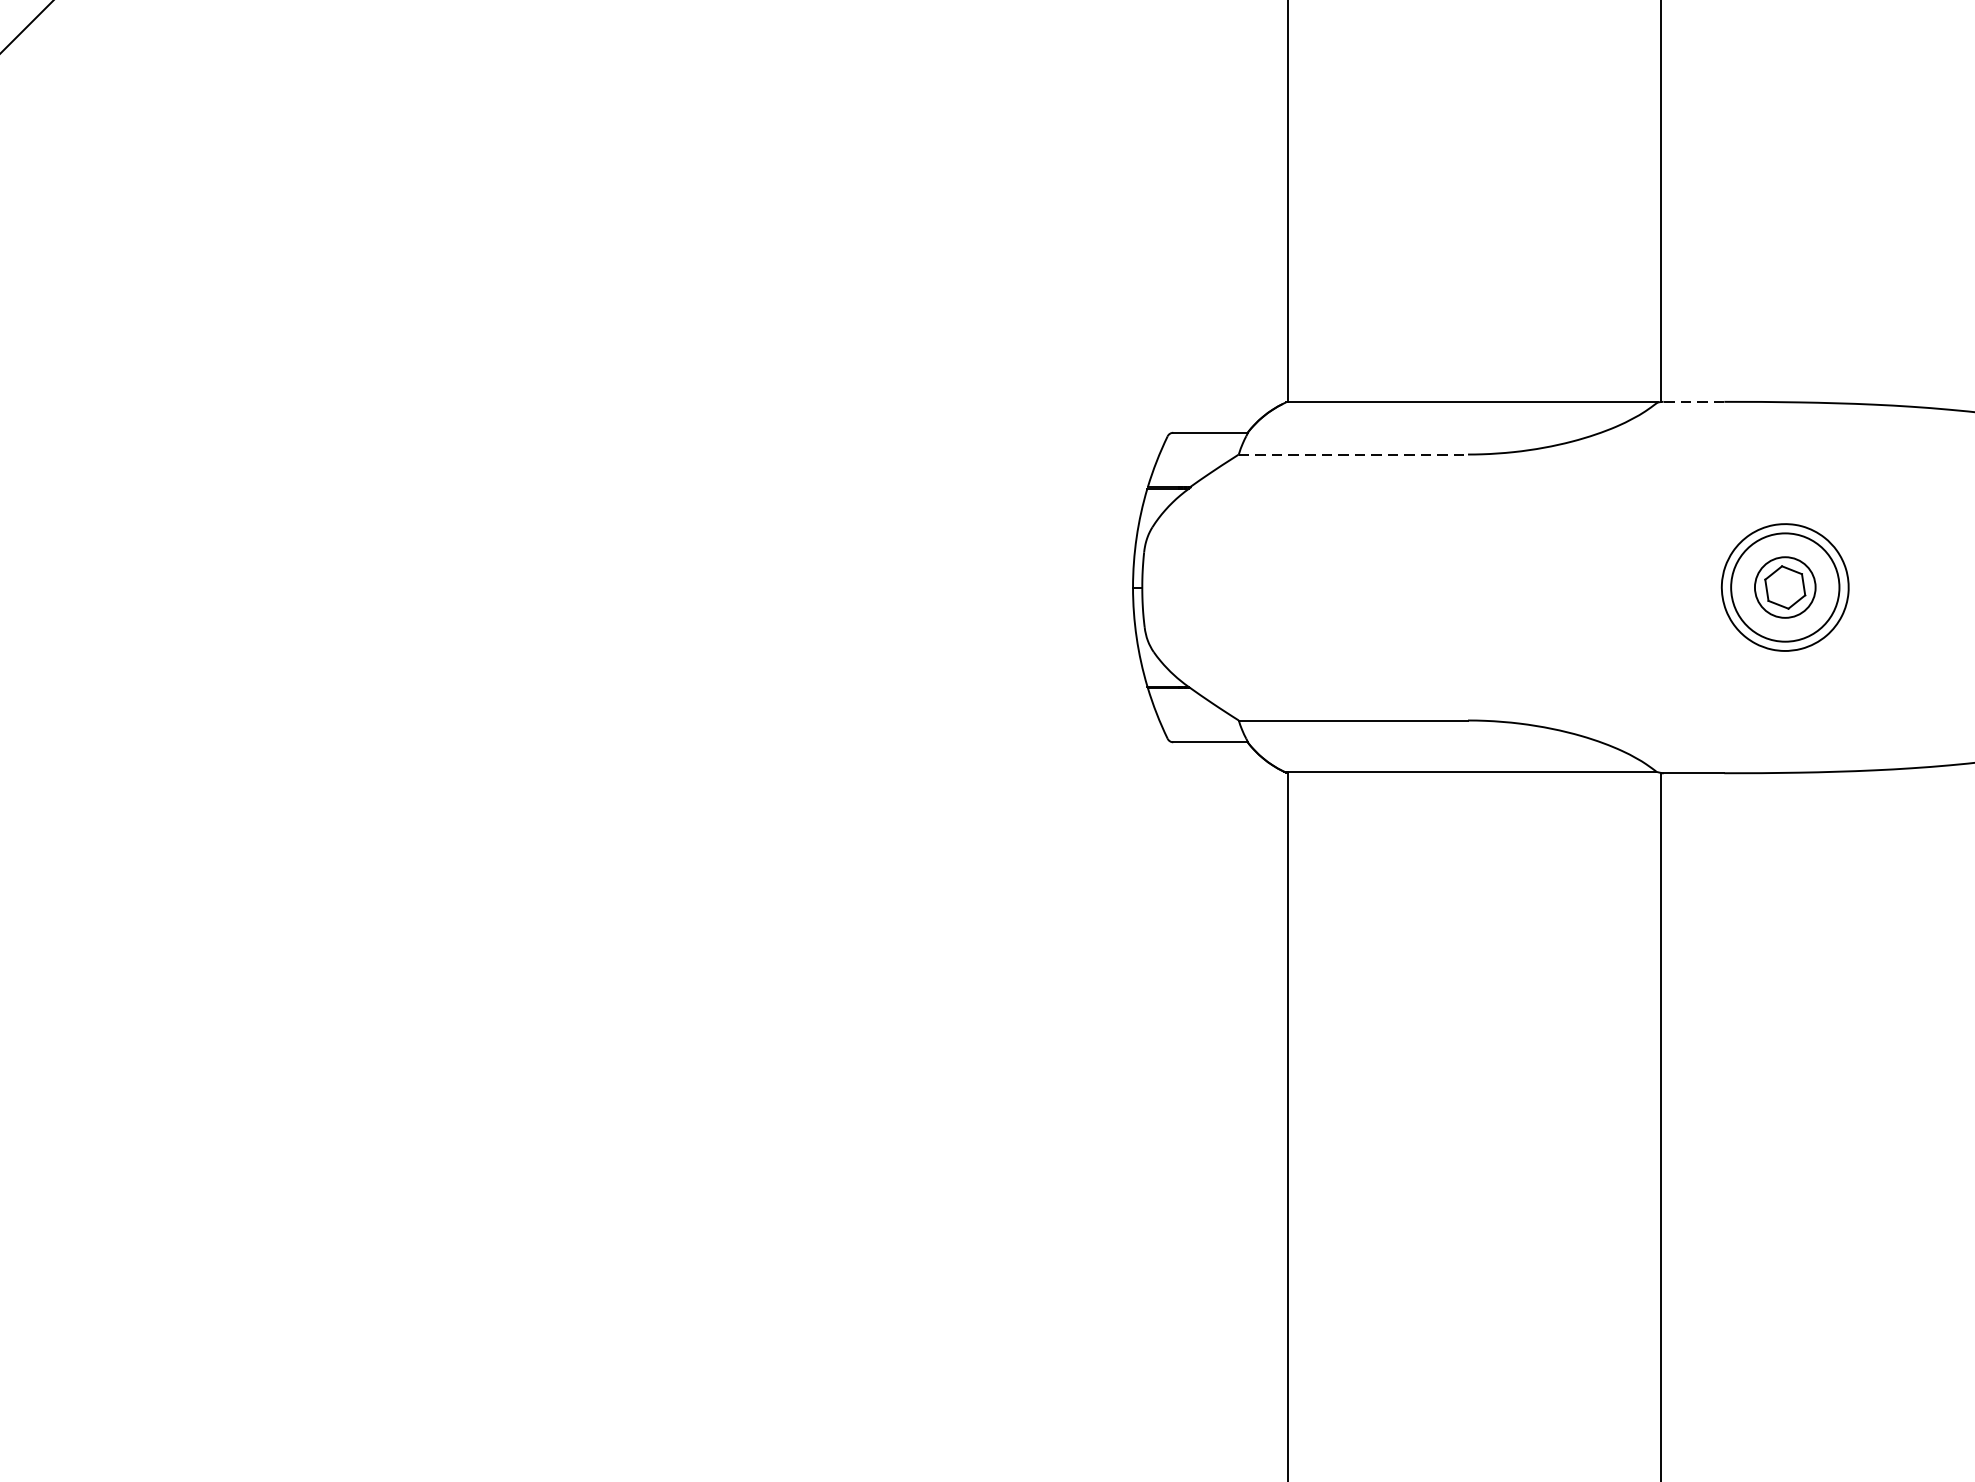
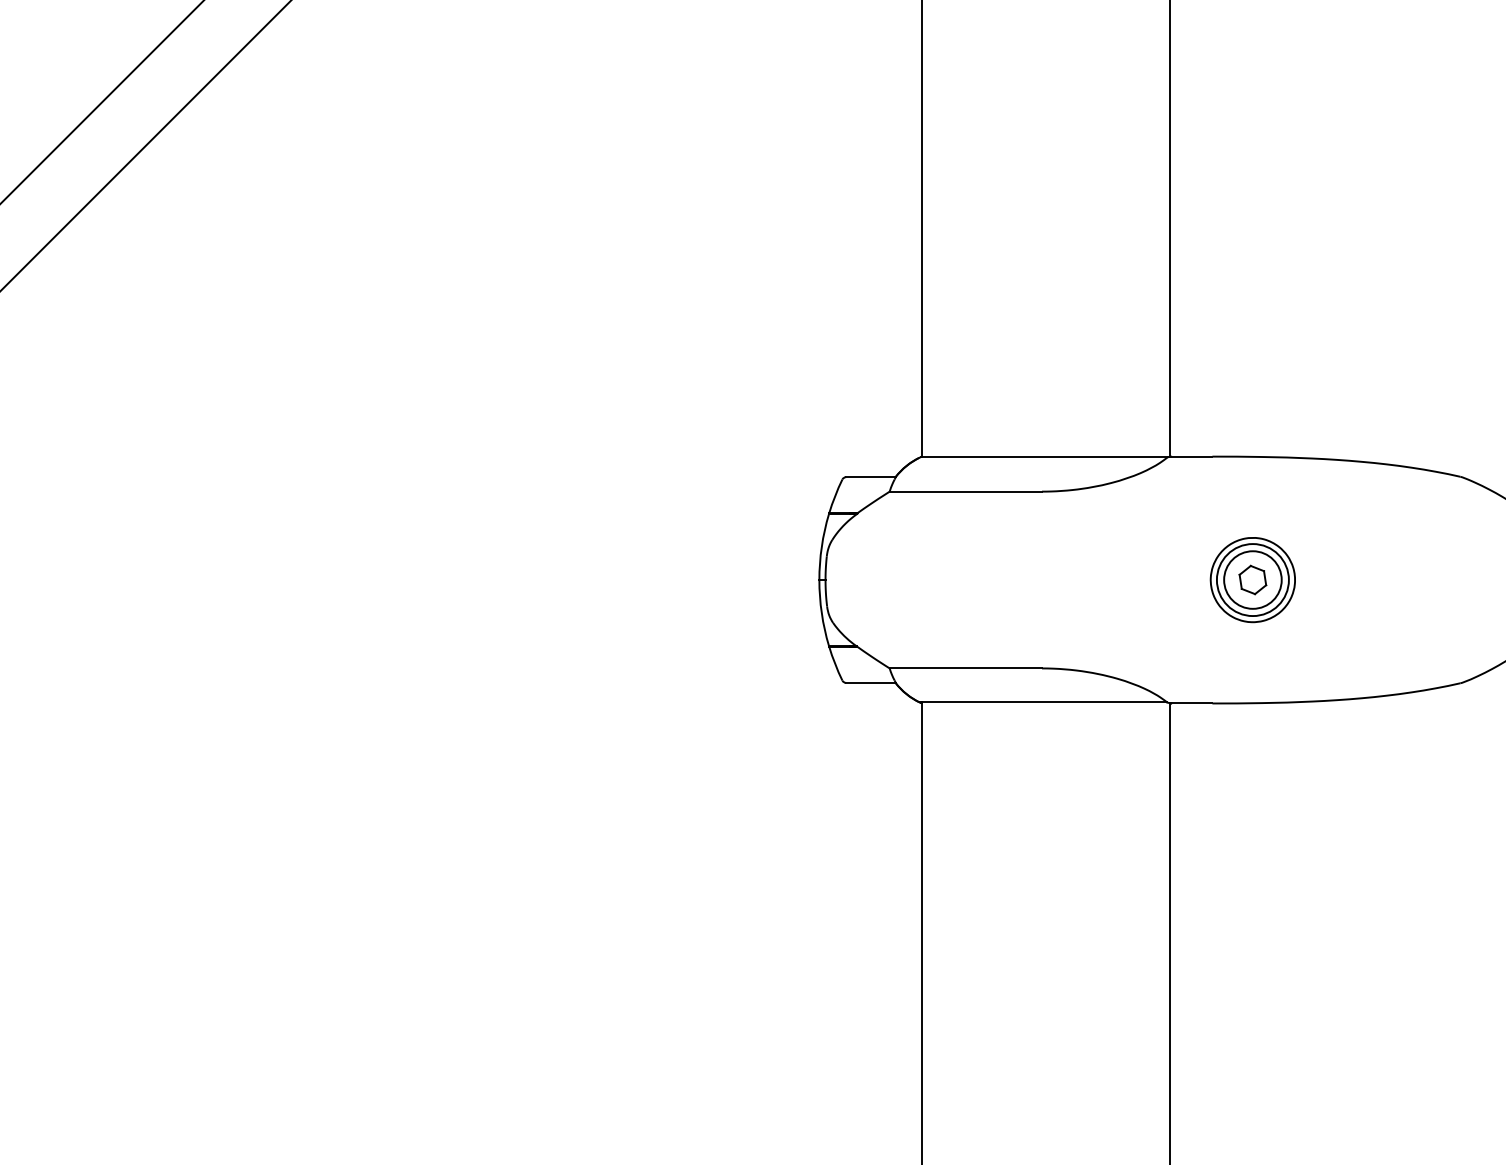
line: (1692, 401) -> (1191, 456), dashed -> solid
line: (1354, 454) -> (966, 491), dashed -> solid
circle: (1784, 586) -> (1252, 579), size x1.43

